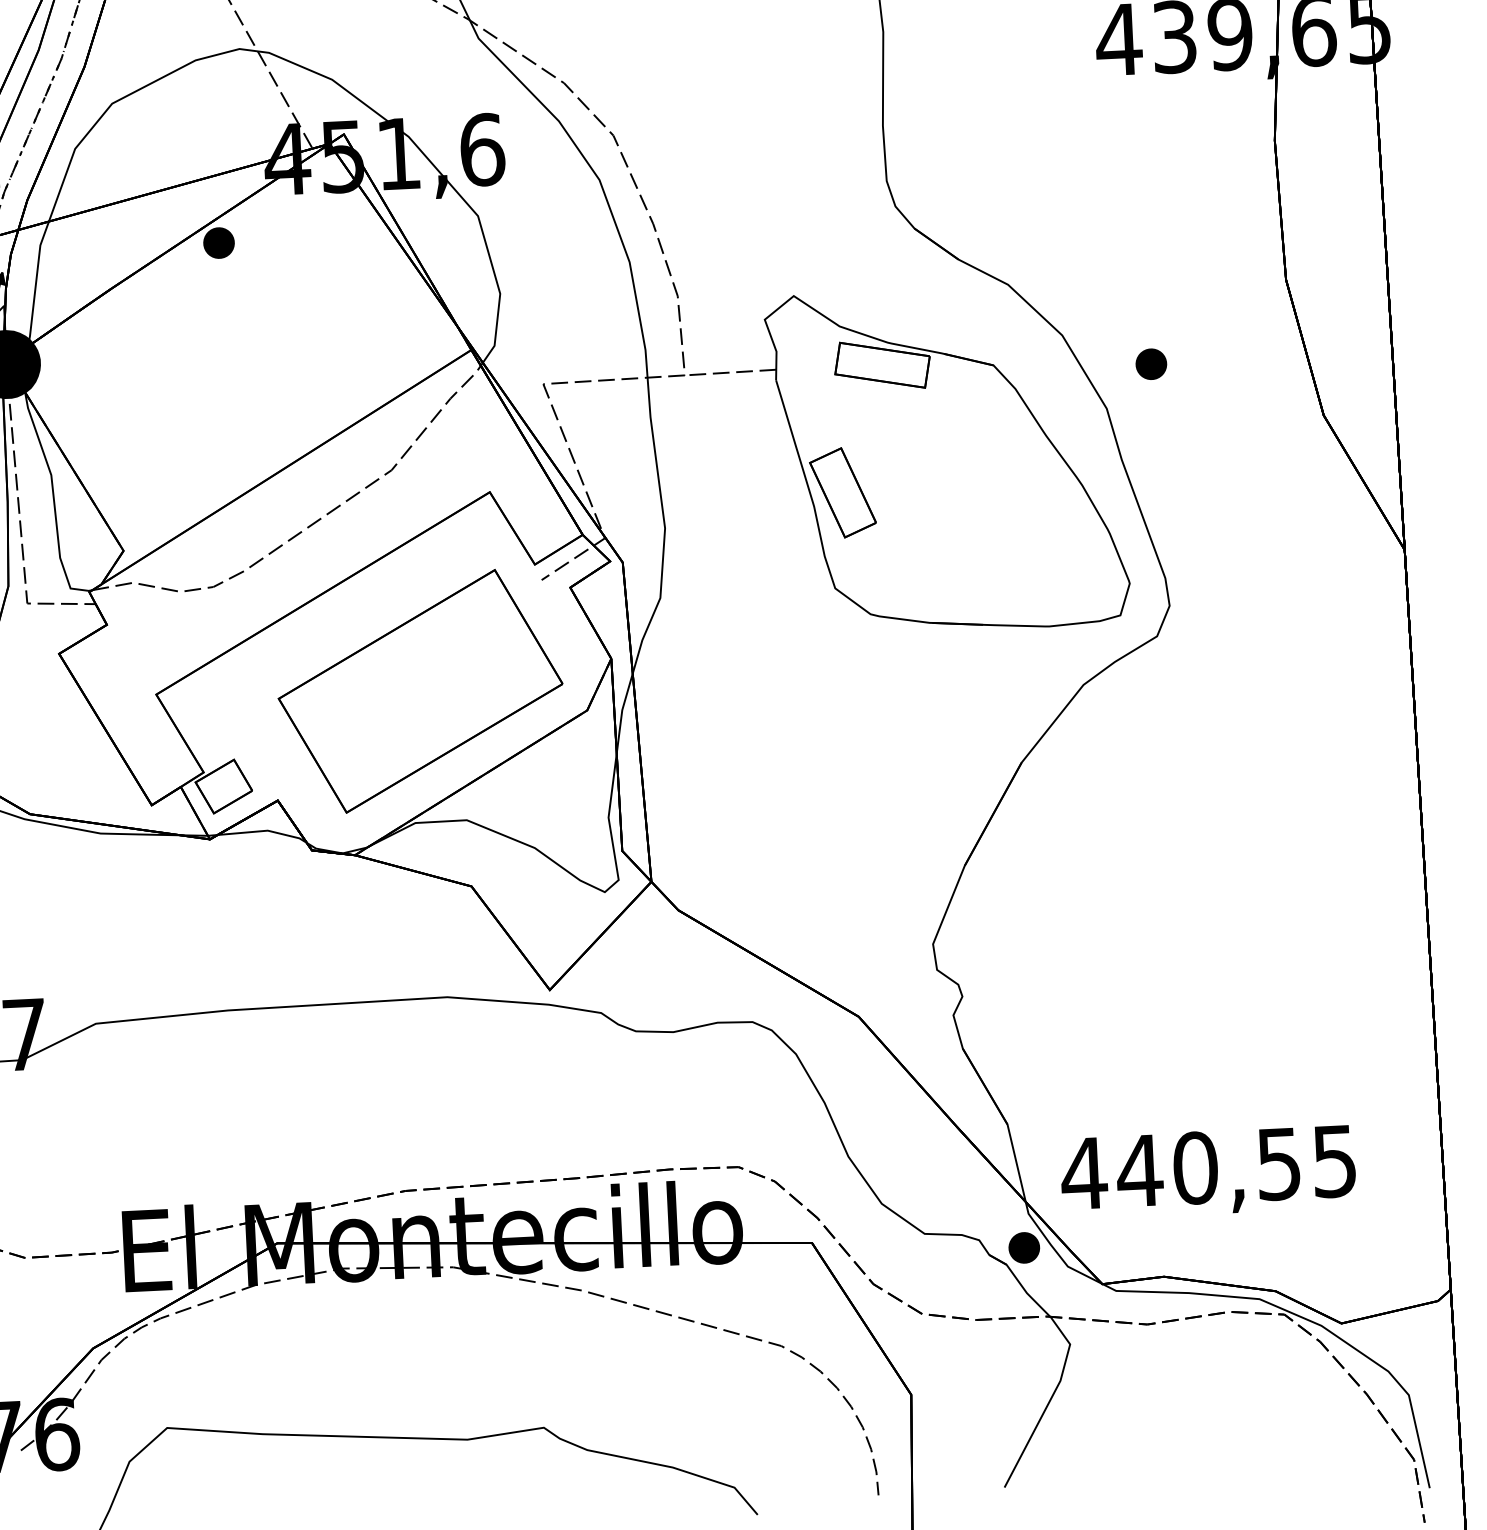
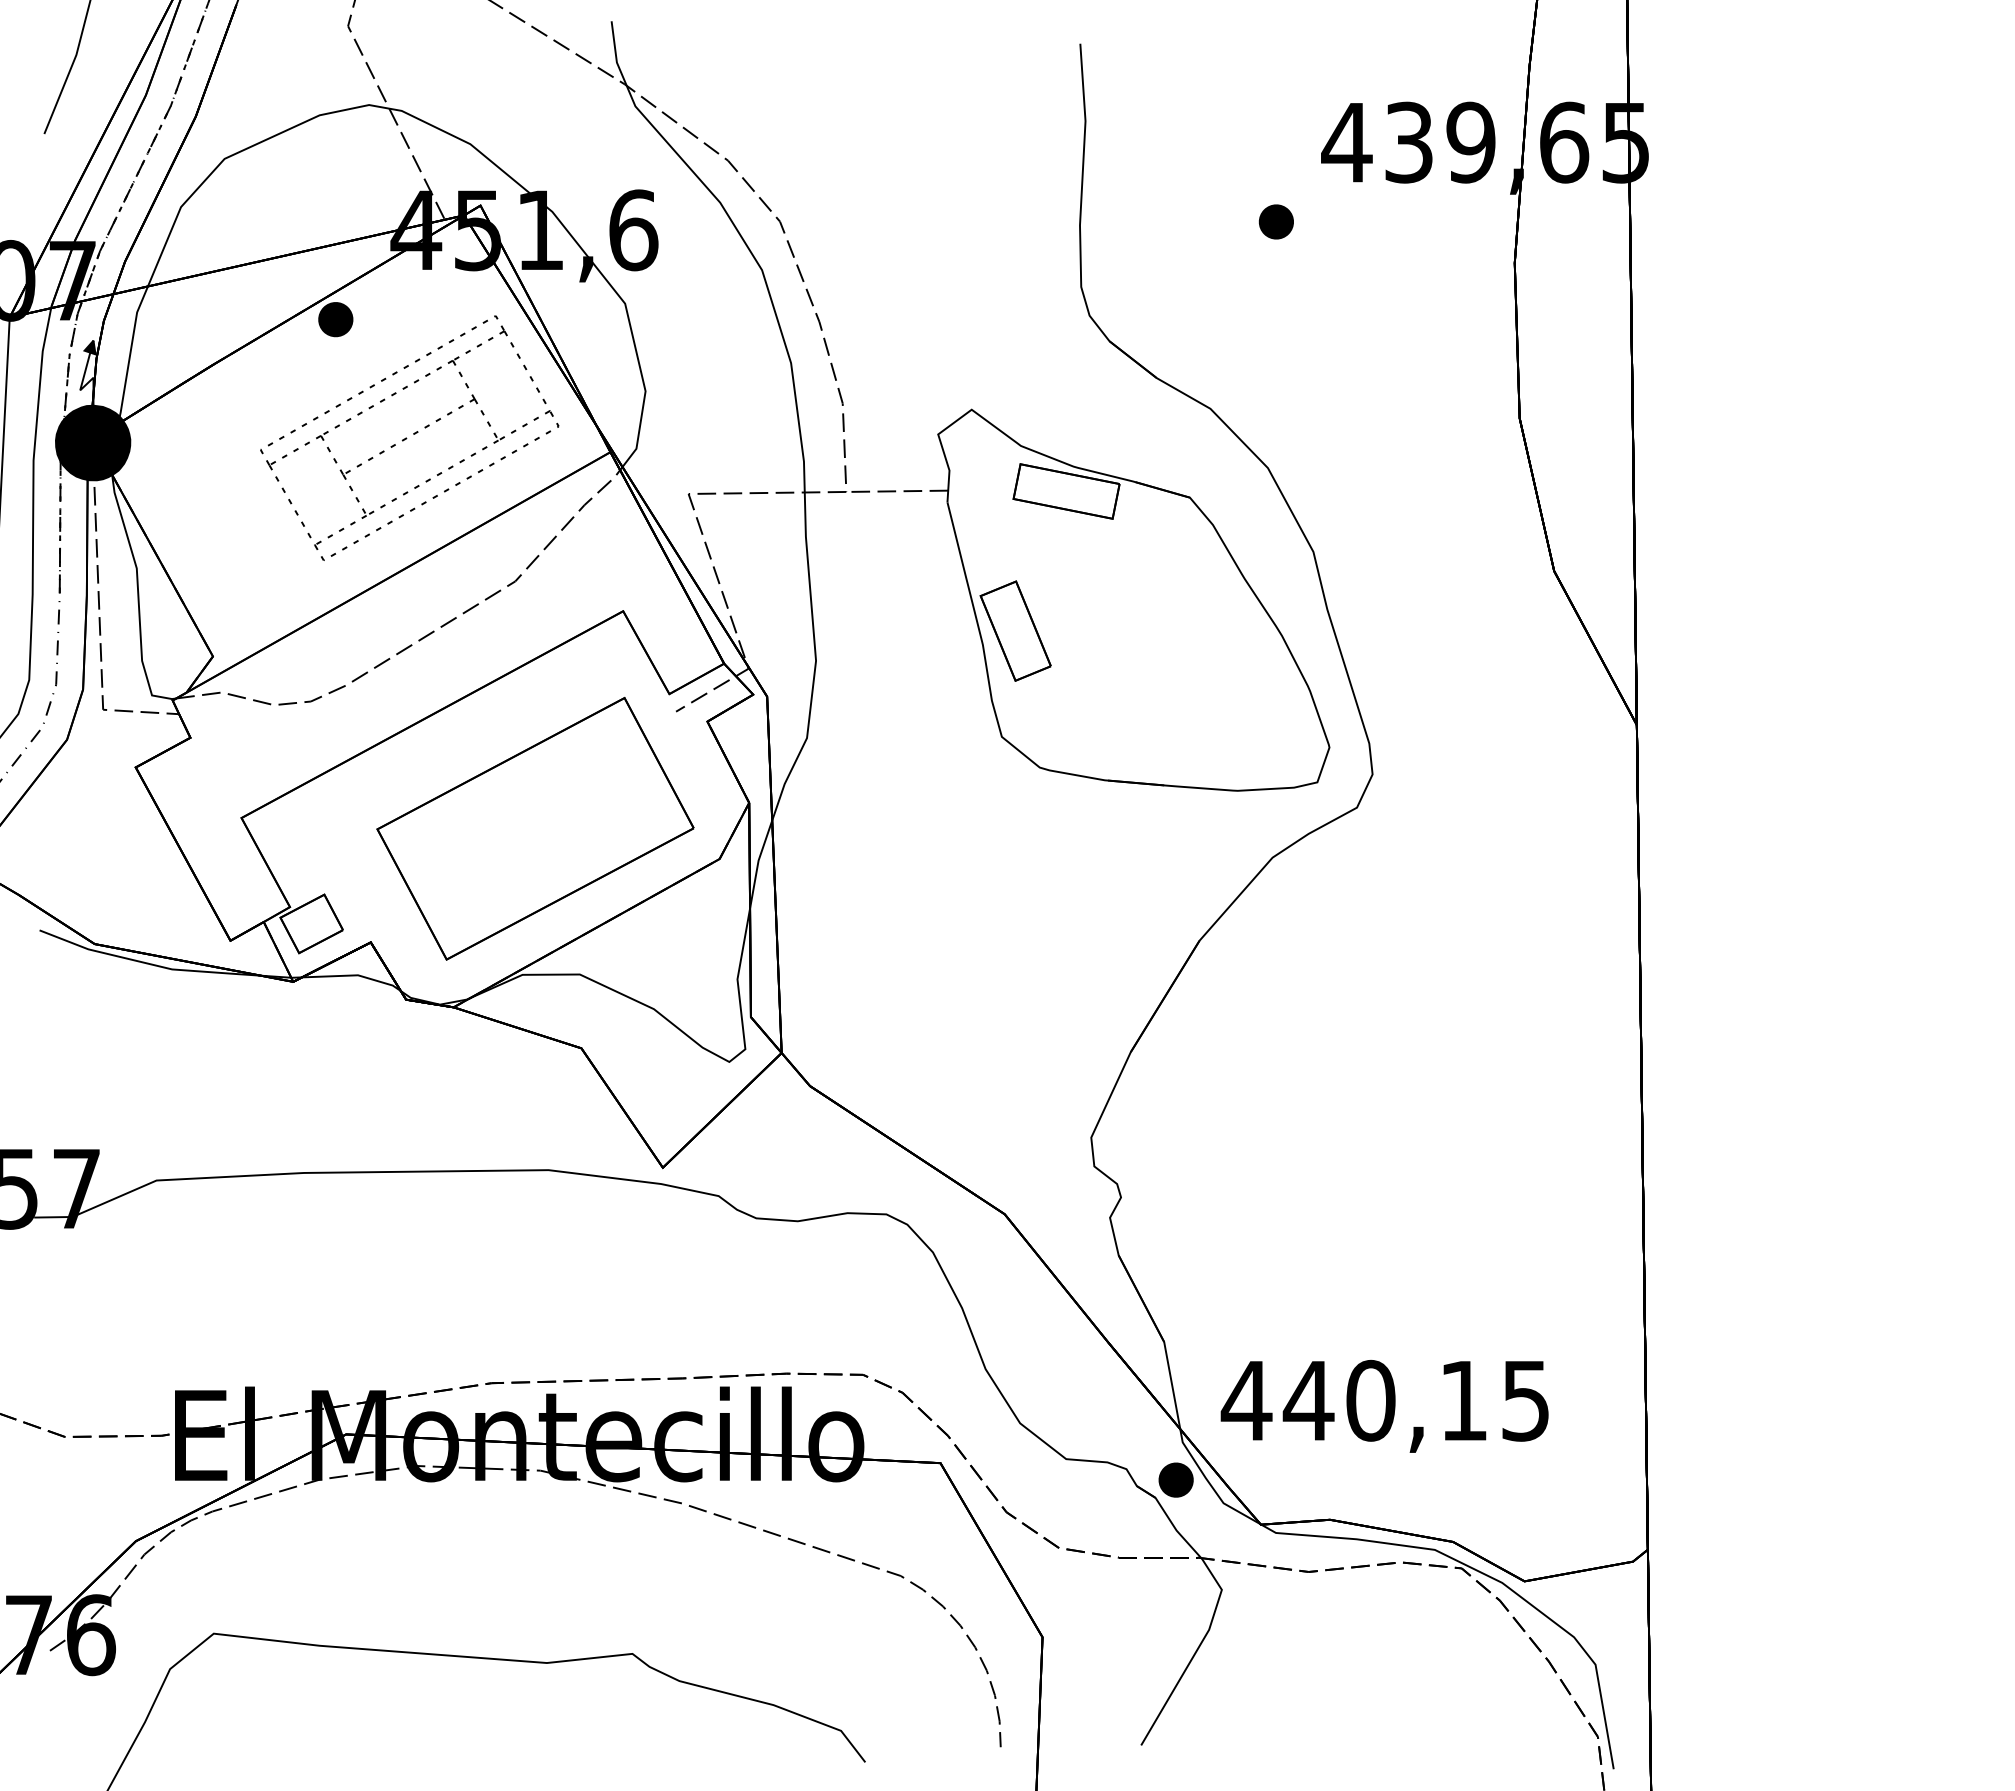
part: (290, 345) -> (409, 437), added
part: (1150, 363) -> (1275, 221), moved
text: (1278, 1164) -> (1463, 1401), 440,55 -> 440,15

